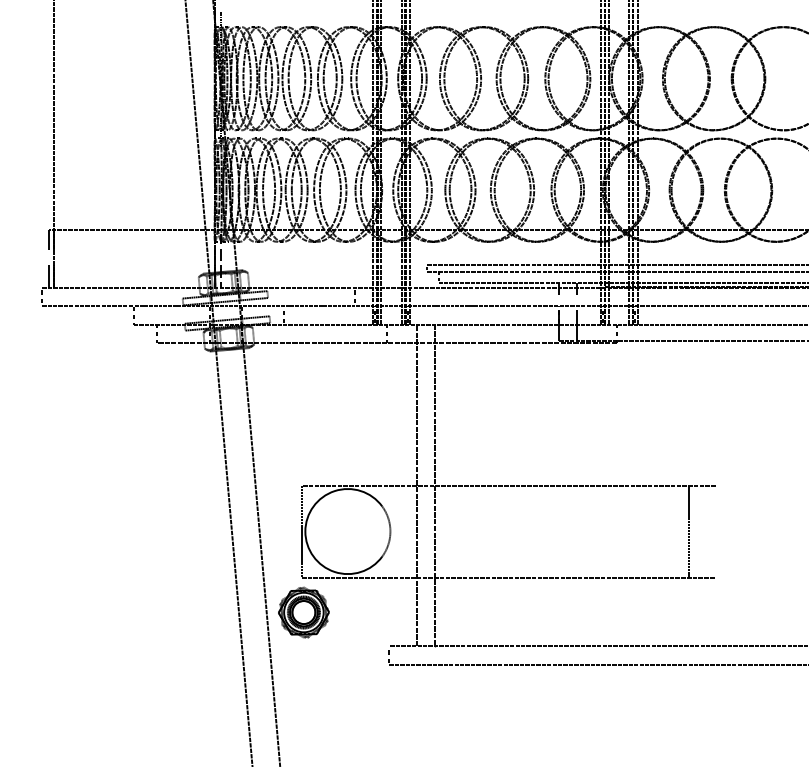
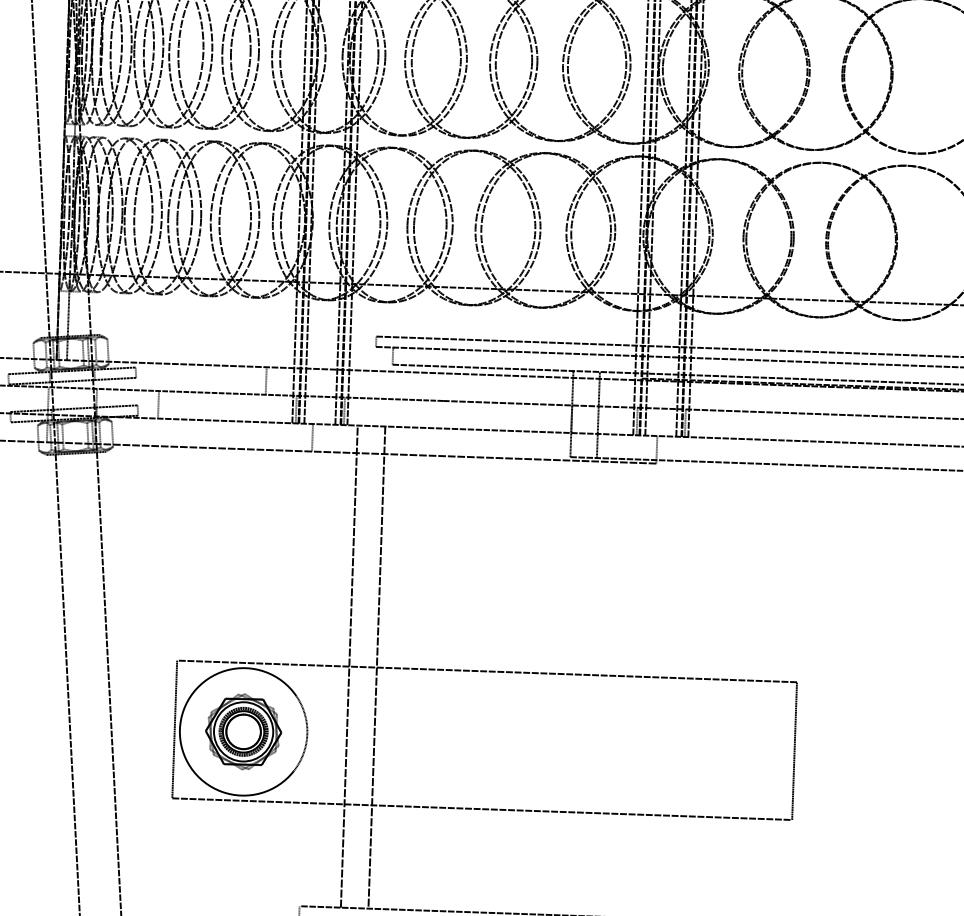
line: (688, 531) -> (794, 751), moved
part: (303, 612) -> (243, 731), moved

